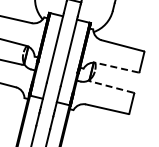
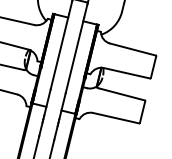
line: (117, 67) -> (127, 73), dashed -> solid
line: (112, 87) -> (121, 94), dashed -> solid

